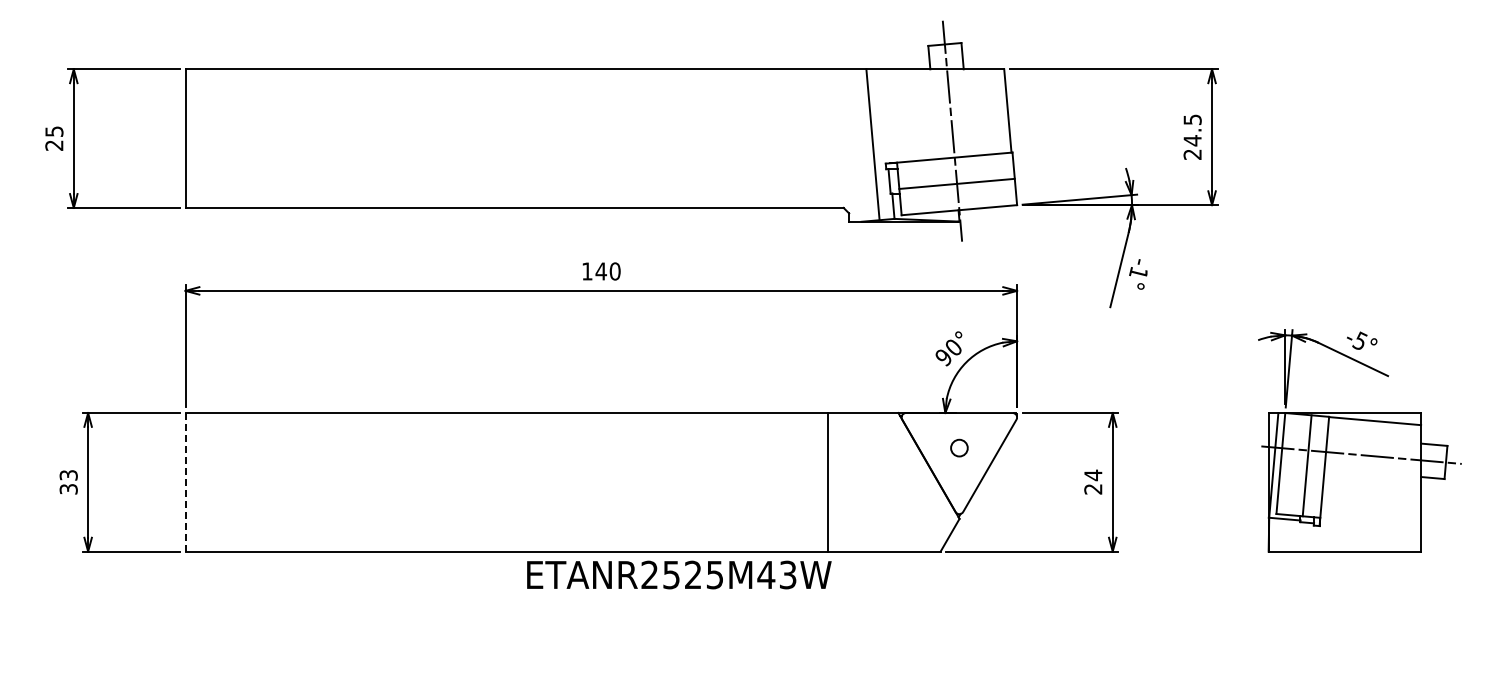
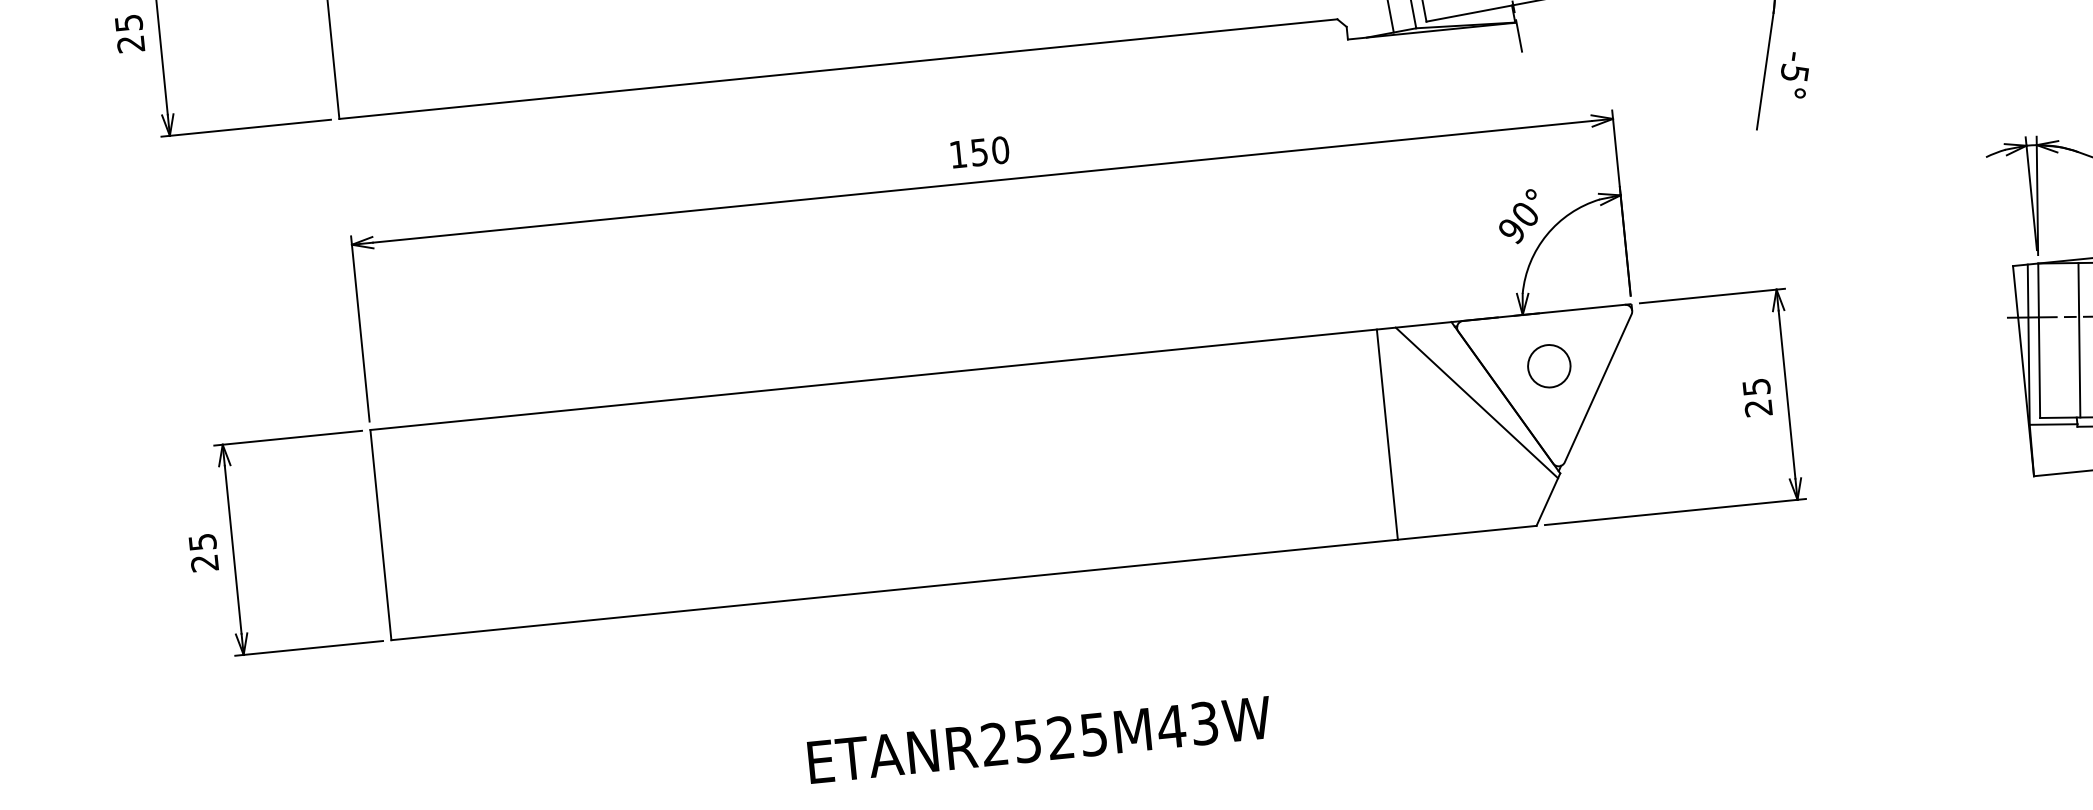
text: (600, 271) -> (978, 152), 140 -> 150
text: (1138, 272) -> (1794, 72), -1° -> -5°
circle: (959, 447) -> (1549, 365), size x1.67
line: (909, 467) -> (1476, 403), added
text: (1093, 475) -> (1756, 387), 24 -> 25
line: (185, 481) -> (380, 533), dashed -> solid
text: (68, 482) -> (203, 553), 33 -> 25
line: (828, 482) -> (1387, 434), moved
text: (679, 574) -> (1039, 739), moved

